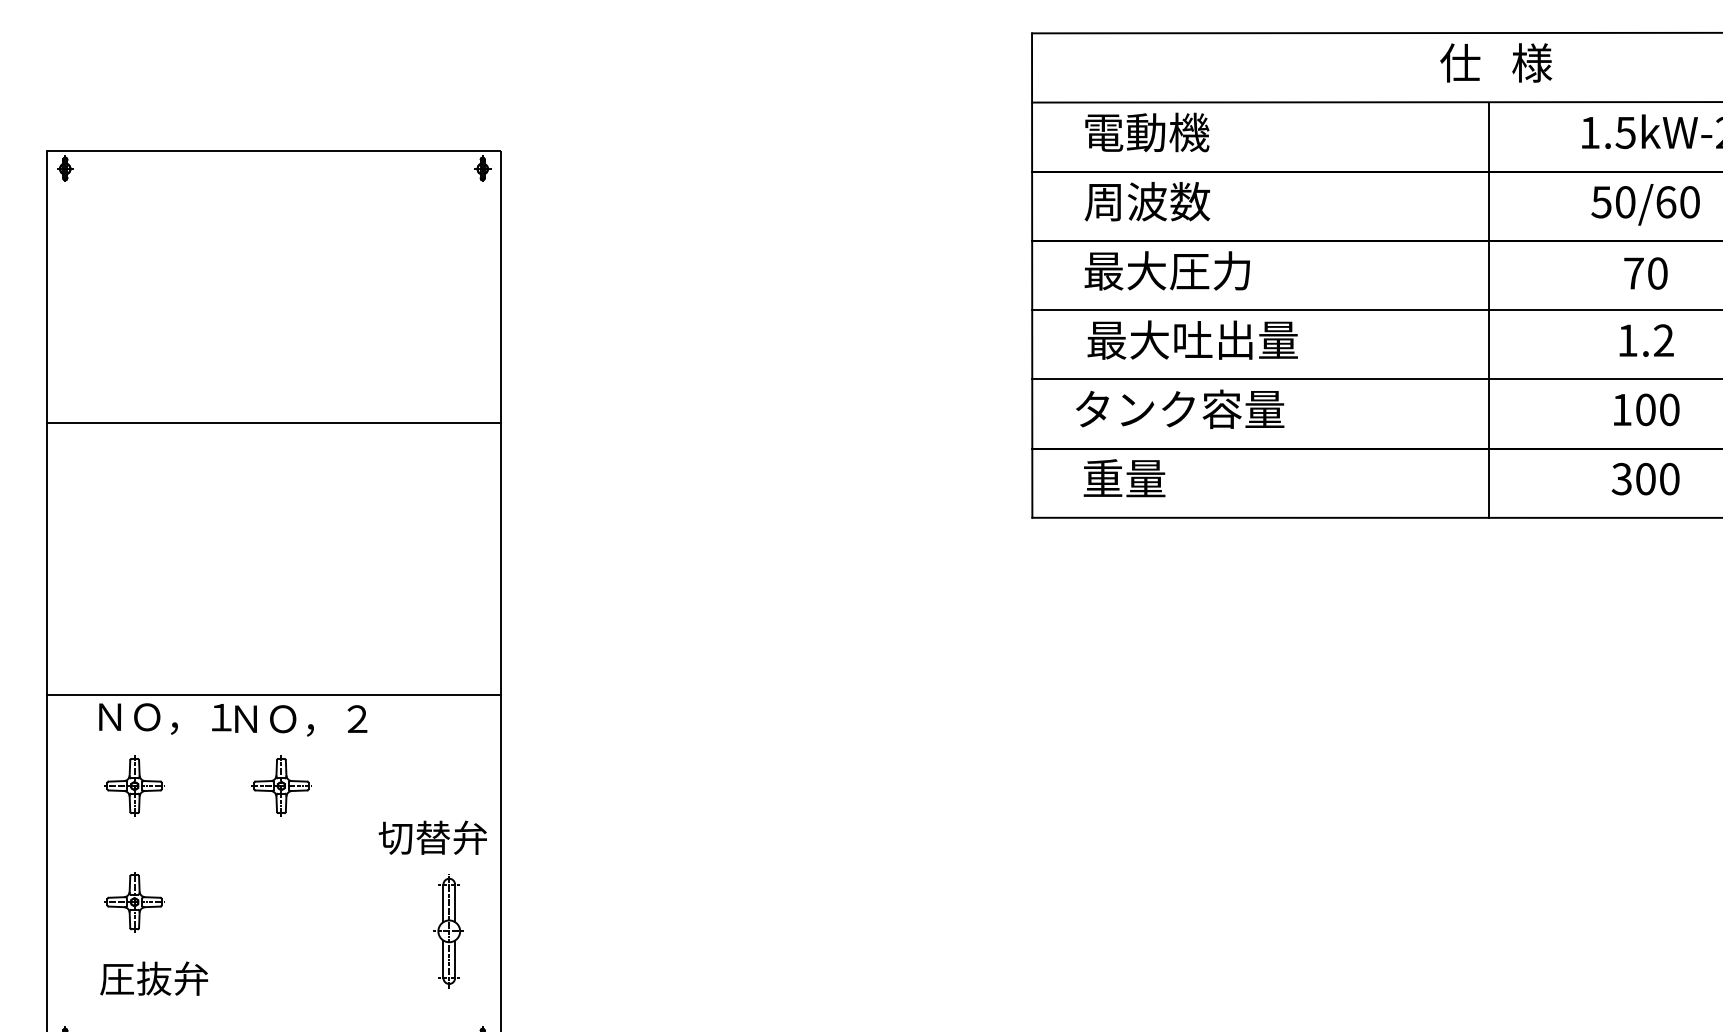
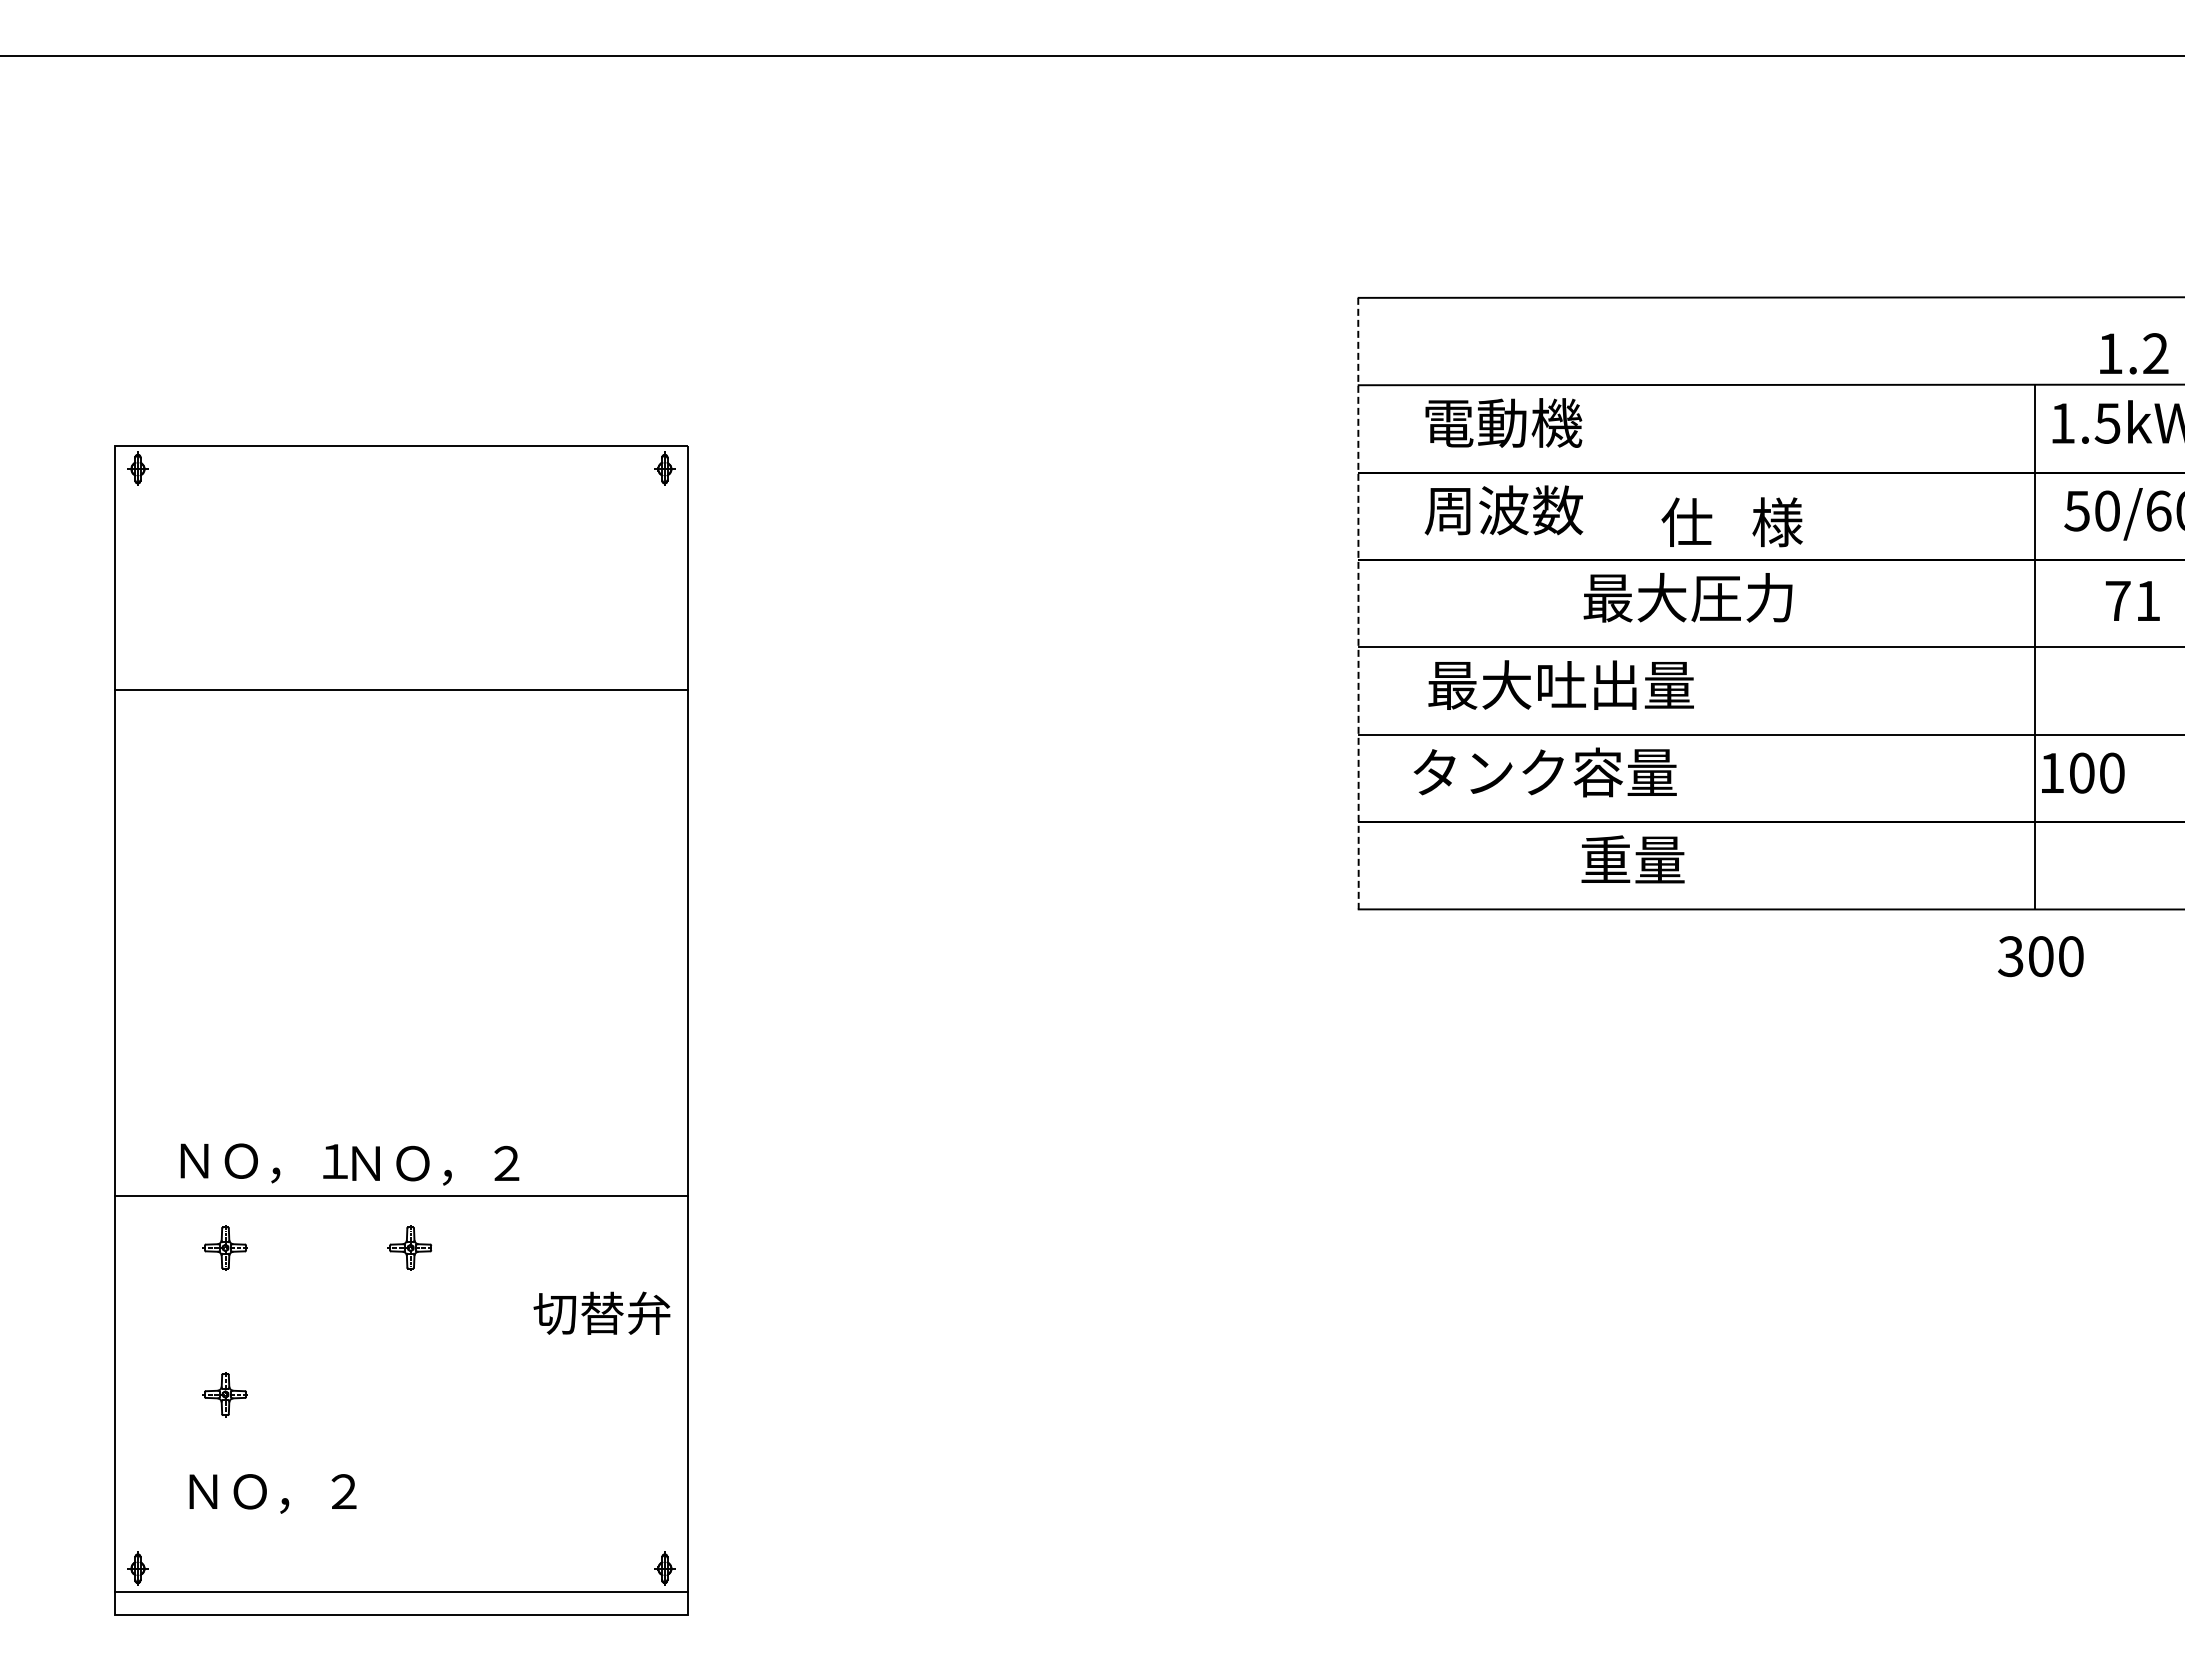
text: (1495, 63) -> (1731, 522), moved
text: (1166, 270) -> (1687, 597), moved
text: (1658, 273) -> (2148, 600), 70 -> 71
line: (1032, 275) -> (1358, 603), solid -> dashed
line: (1488, 310) -> (2034, 647), moved
text: (1646, 340) -> (2134, 353), moved
text: (1646, 409) -> (2083, 772), moved
line: (274, 422) -> (401, 689), moved
text: (1124, 478) -> (1632, 859), moved
text: (1645, 479) -> (2040, 956), moved
line: (274, 695) -> (401, 1196), moved
part: (134, 785) -> (225, 1247), size x0.6
part: (281, 785) -> (410, 1247), size x0.6
part: (134, 902) -> (225, 1394), size x0.6
part: (449, 932) -> (622, 1432), removed
text: (168, 978) -> (268, 1491), 圧抜弁 -> ＮＯ，２

